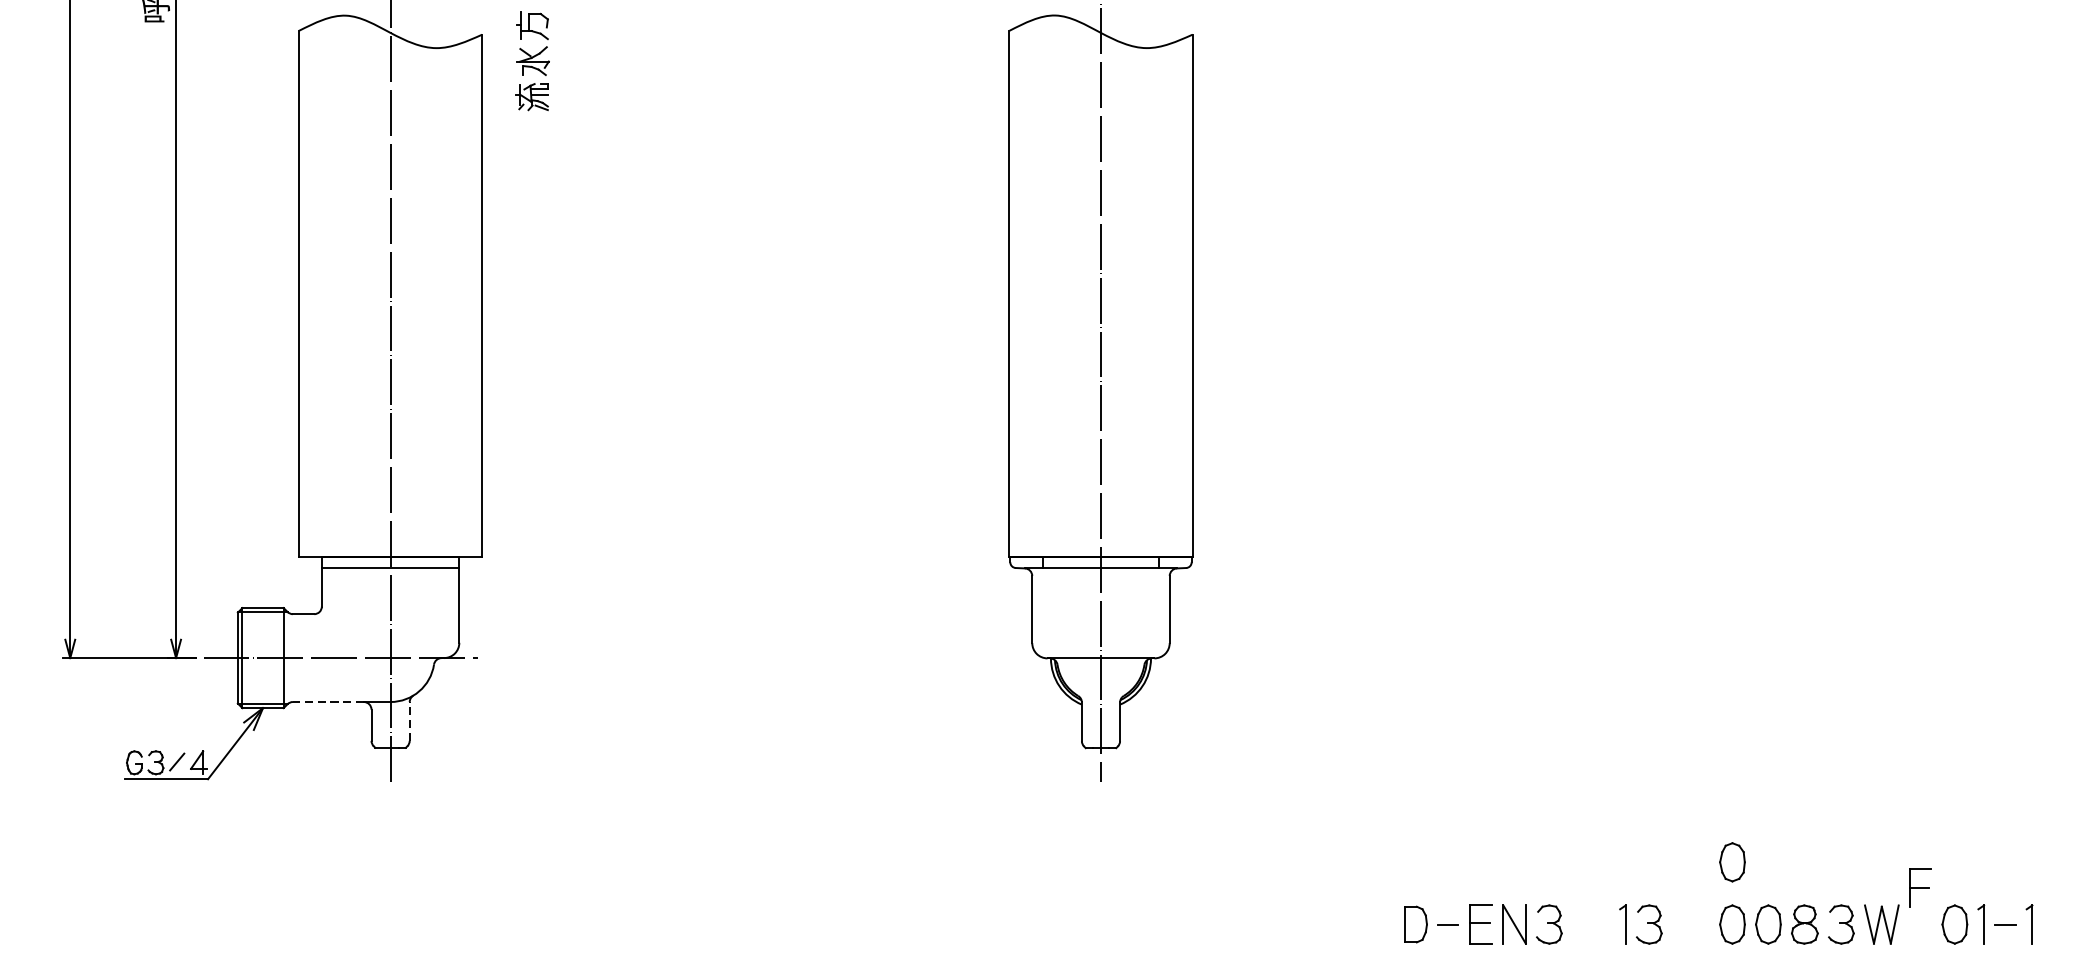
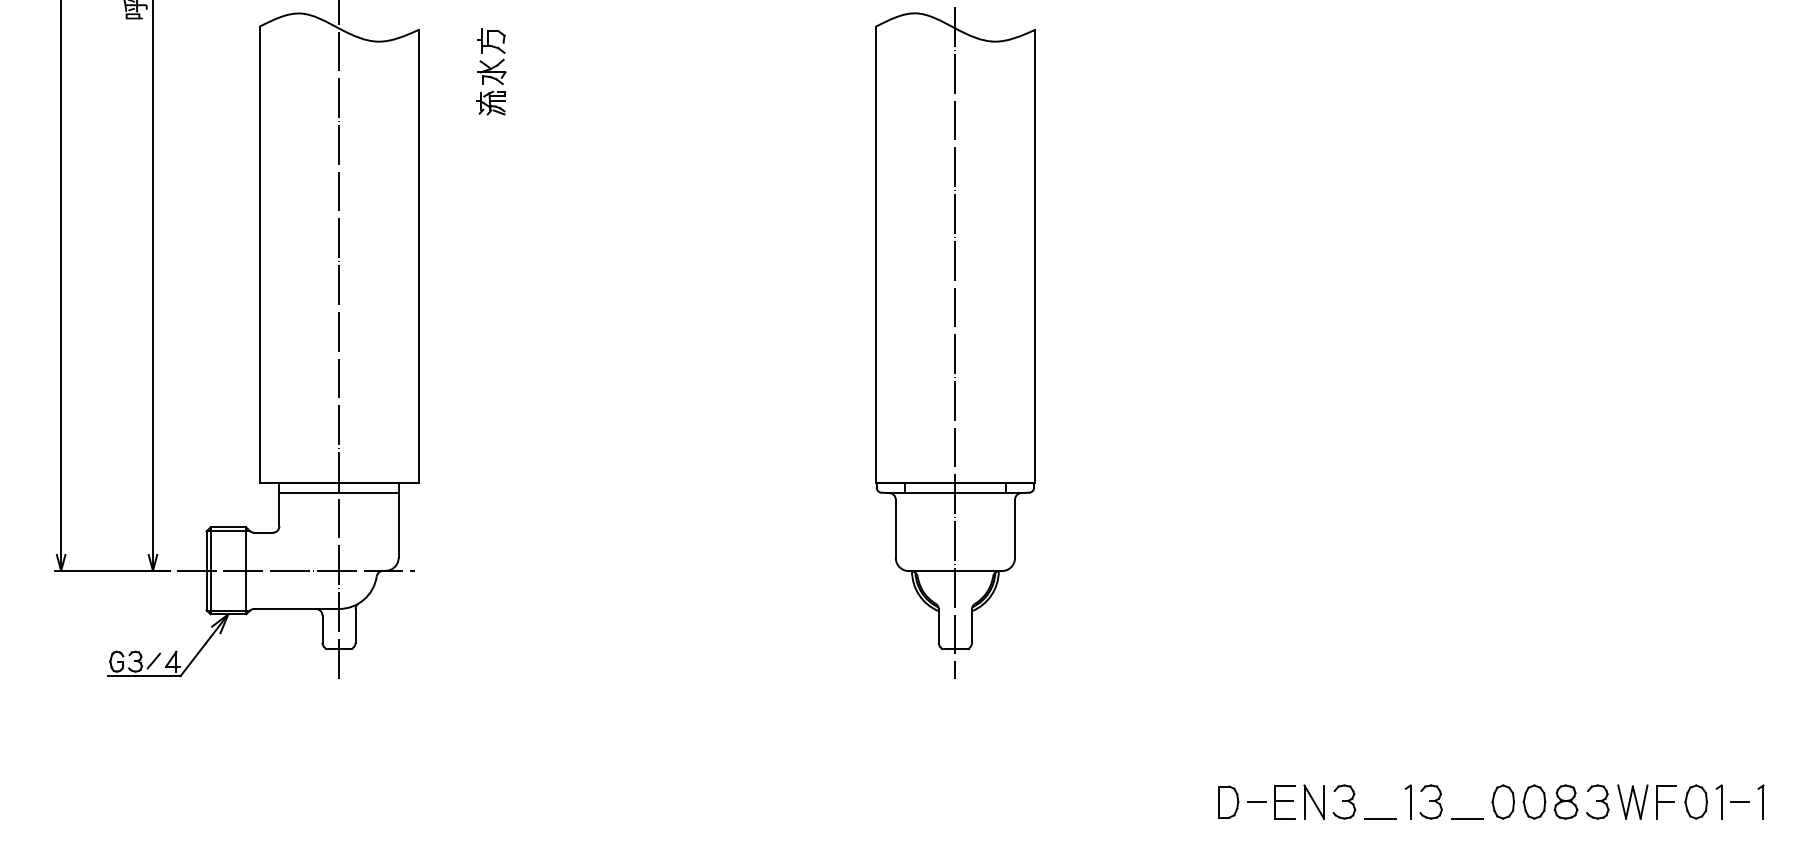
part: (532, 60) -> (491, 71), moved
line: (328, 701) -> (285, 608), dashed -> solid
line: (409, 721) -> (355, 625), dashed -> solid
part: (1731, 861) -> (1502, 747), removed
part: (1920, 888) -> (1666, 802), moved
line: (1590, 943) -> (1380, 818), added
line: (1690, 943) -> (1466, 818), added

